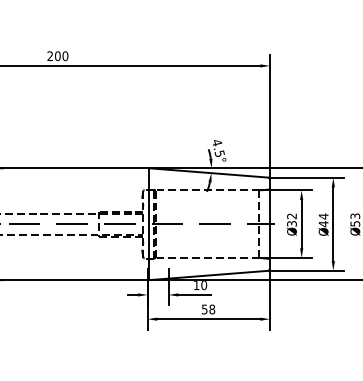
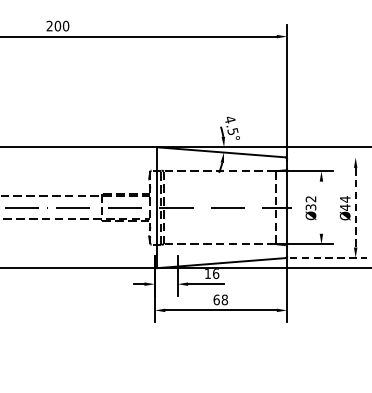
line: (307, 177) -> (327, 157), removed
line: (301, 224) -> (321, 208), removed
line: (333, 224) -> (355, 208), solid -> dashed
line: (308, 270) -> (328, 257), solid -> dashed
text: (204, 285) -> (216, 273), 10 -> 16
text: (204, 309) -> (216, 299), 58 -> 68

